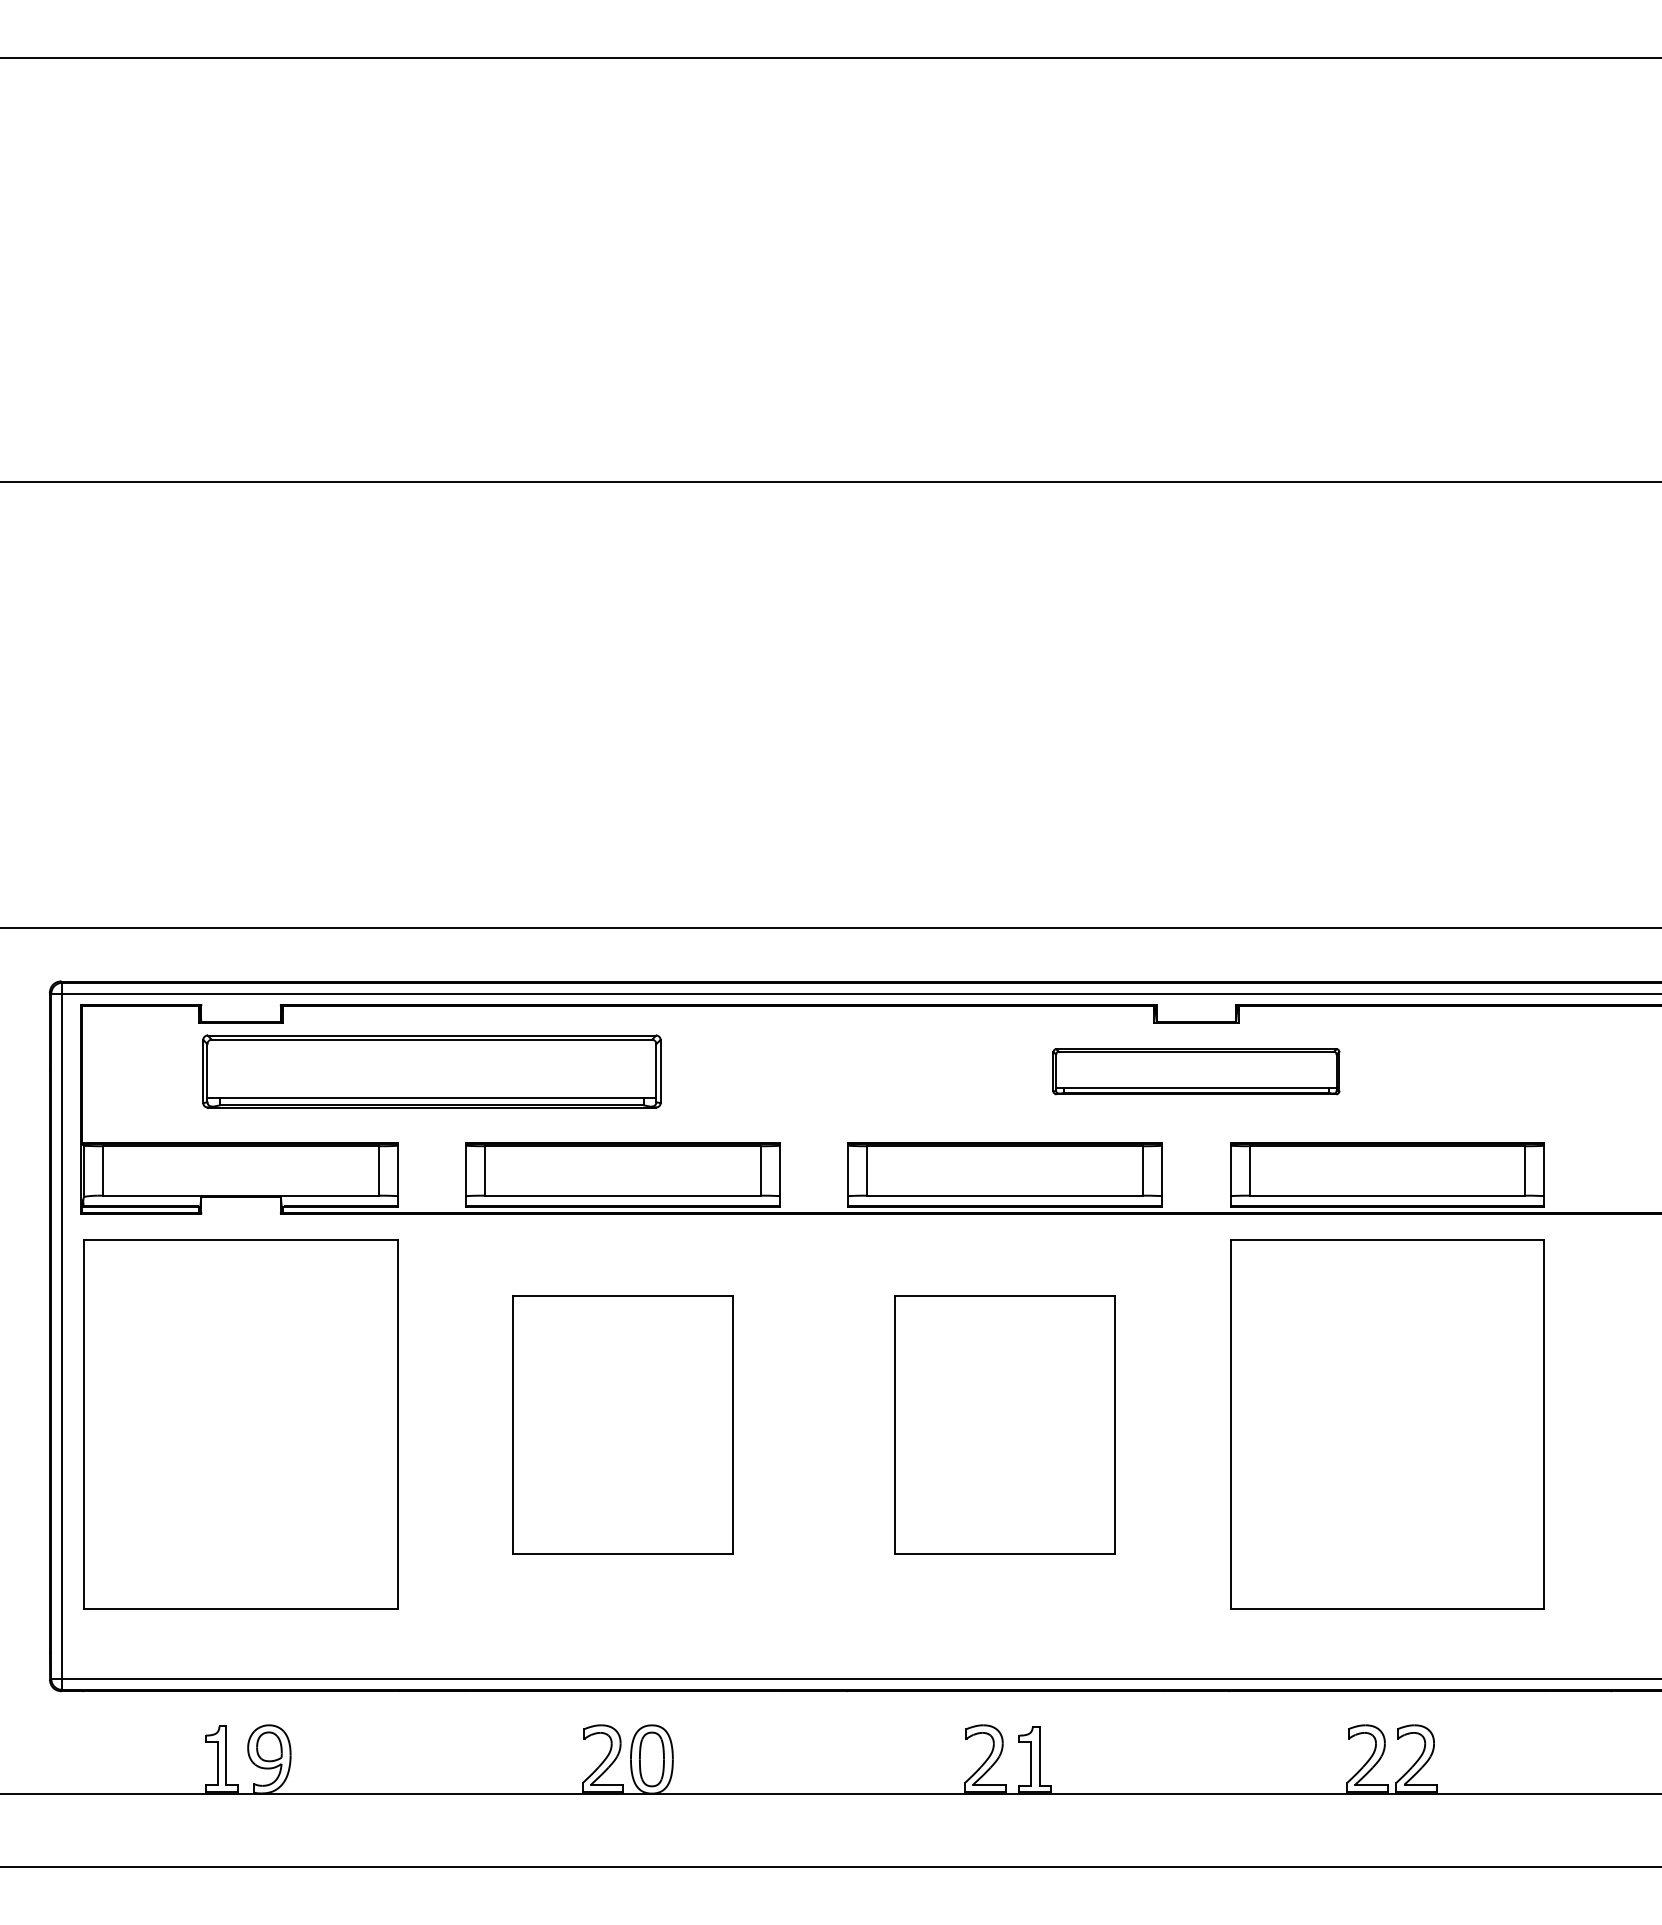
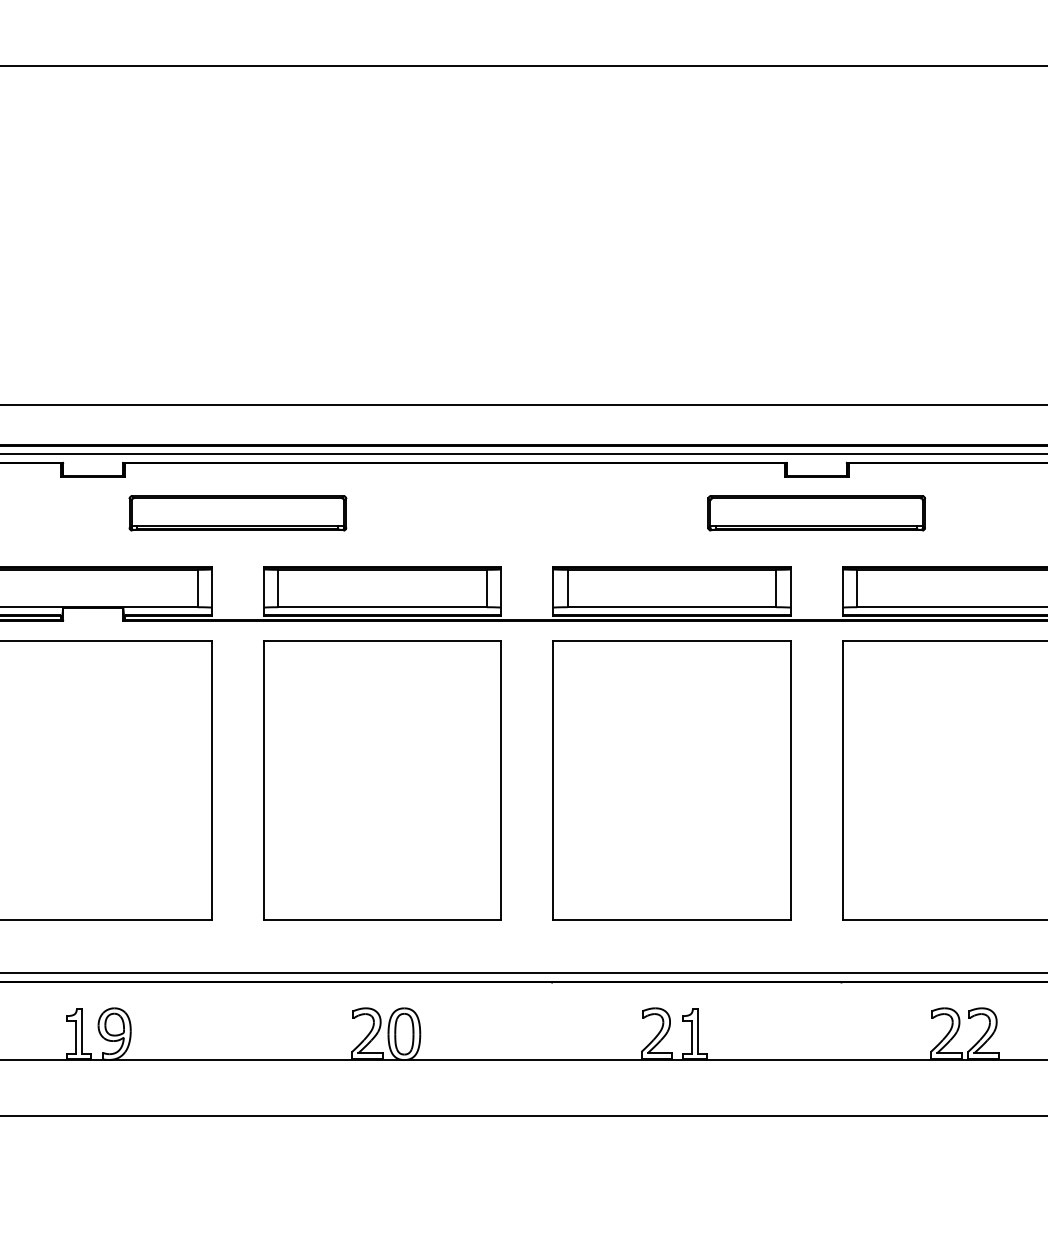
part: (432, 1071) -> (238, 513), size x0.62
part: (622, 1424) -> (382, 780), size x1.43
part: (1004, 1424) -> (671, 780), size x1.43

